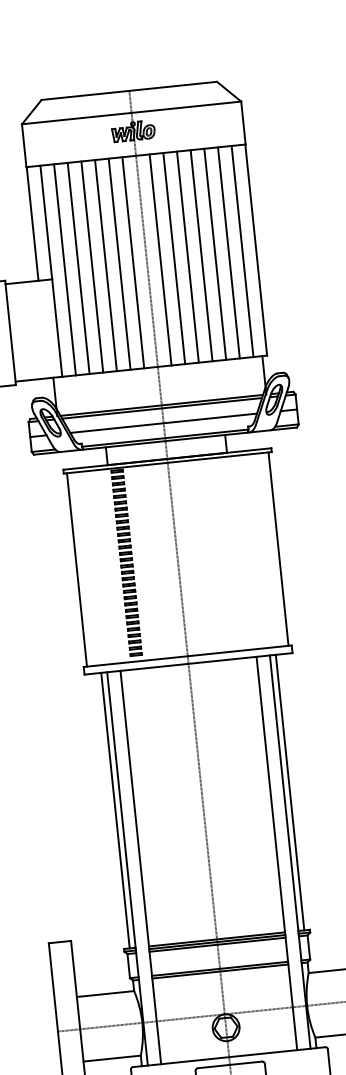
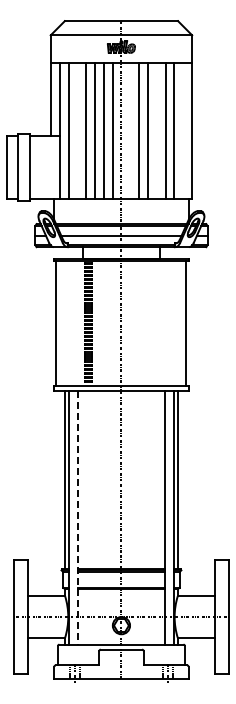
line: (243, 252) -> (183, 131), removed
line: (201, 256) -> (156, 131), removed
line: (161, 260) -> (130, 131), removed
line: (78, 268) -> (77, 131), removed
line: (140, 867) -> (77, 517), solid -> dashed

